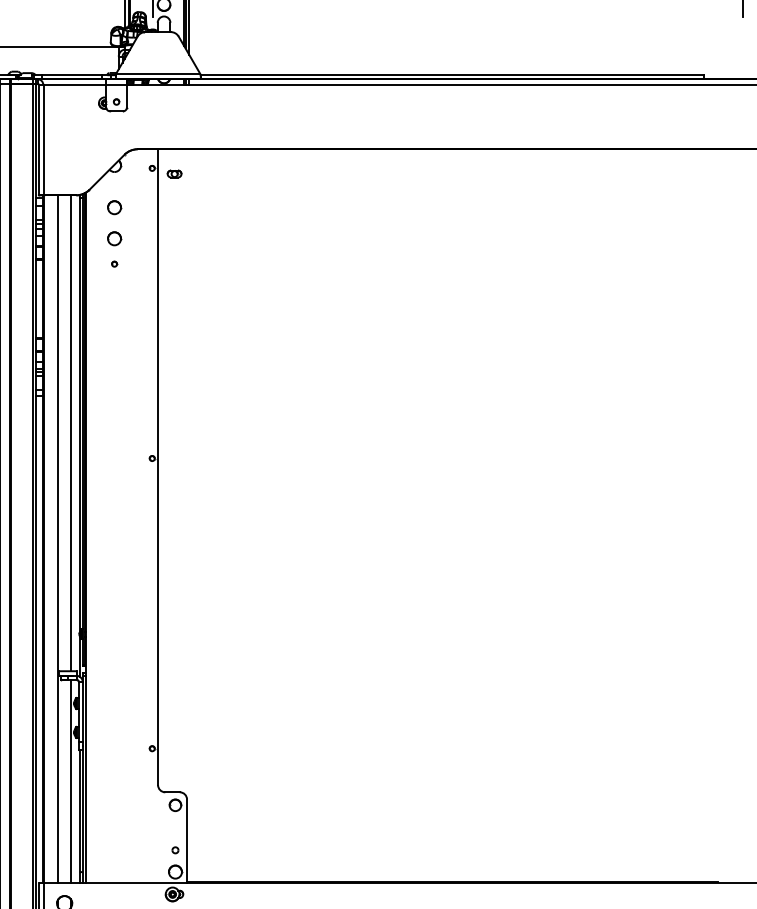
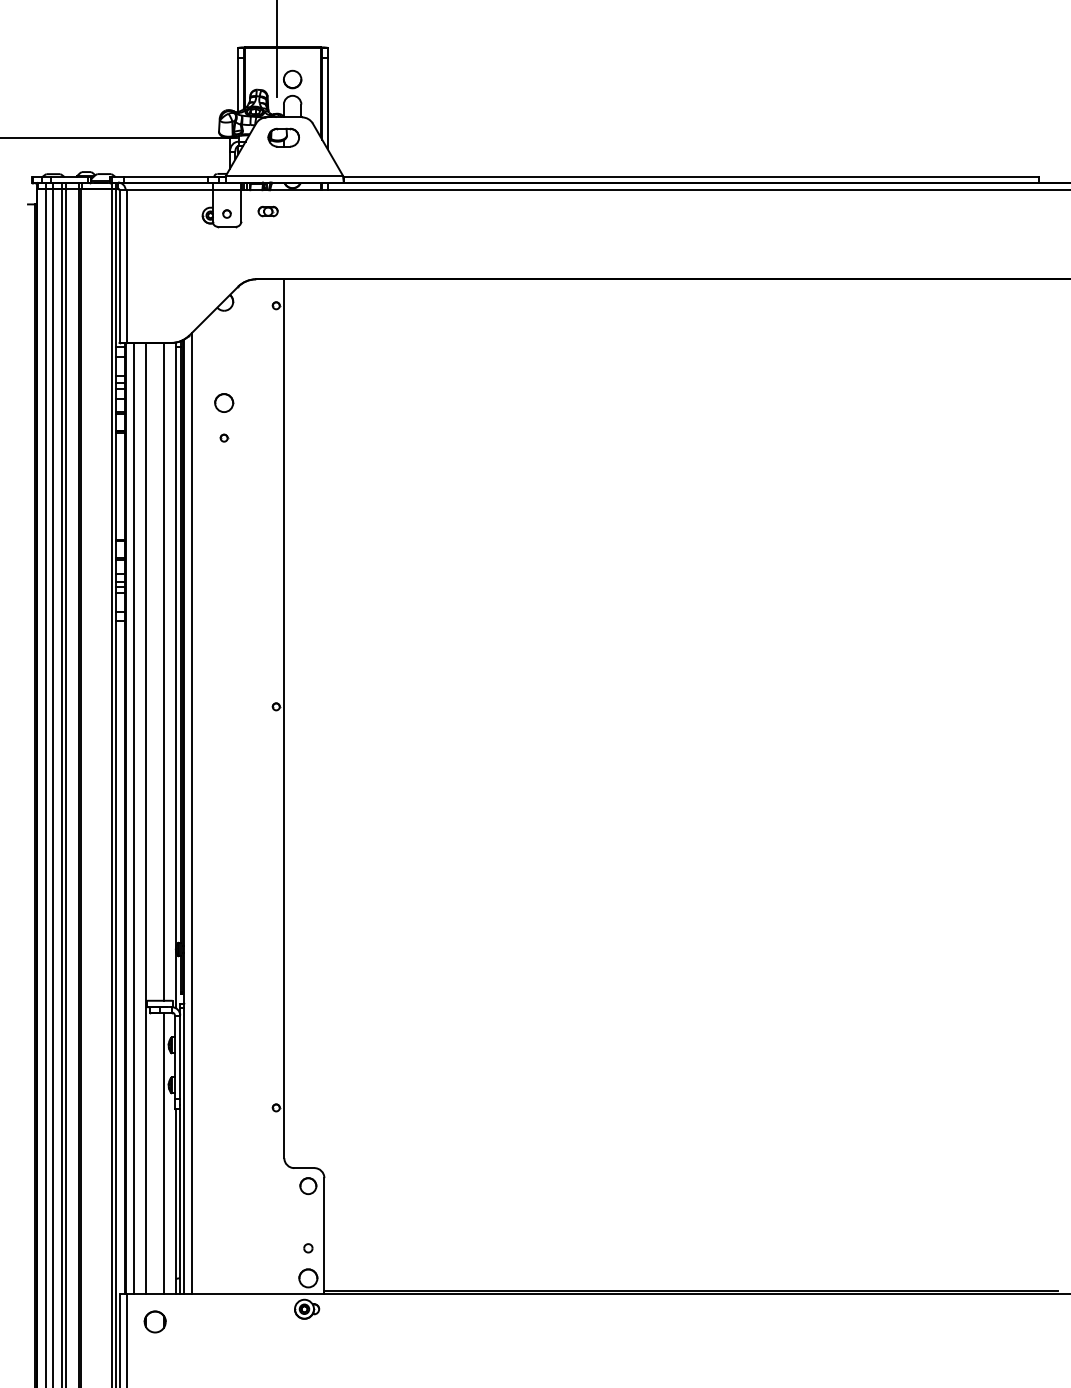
part: (157, 46) -> (283, 137), added
part: (174, 173) -> (267, 211), moved
circle: (114, 207) -> (224, 359), removed
line: (91, 535) -> (192, 813), added
line: (48, 539) -> (133, 818), added

